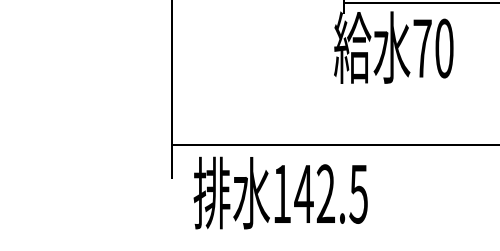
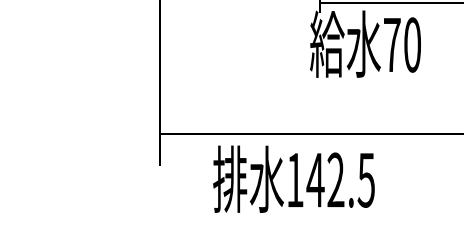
text: (280, 192) -> (293, 178), moved

